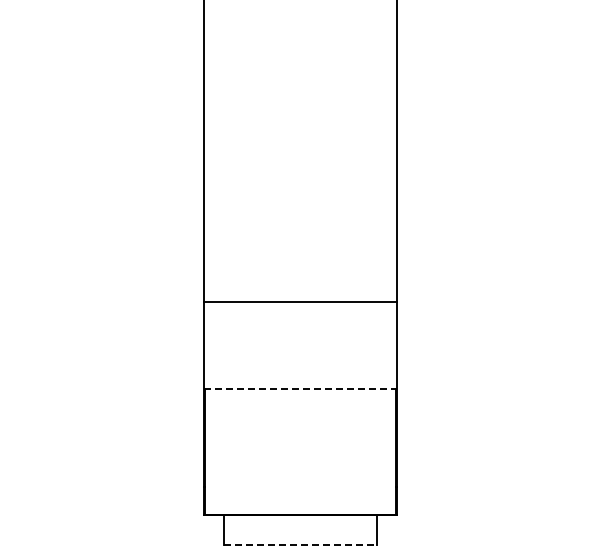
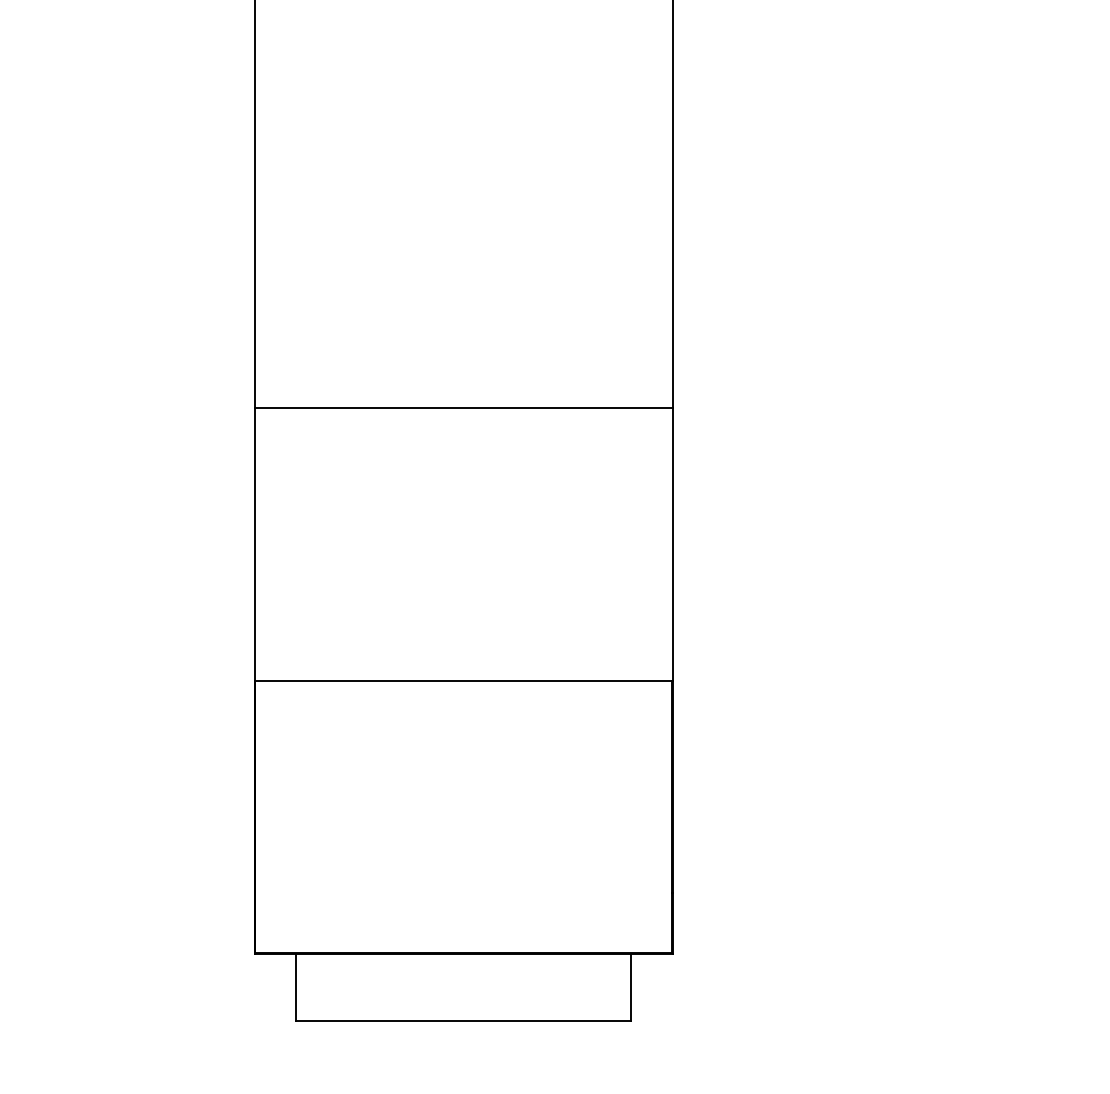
line: (300, 302) -> (463, 409), moved
line: (300, 389) -> (463, 681), dashed -> solid
line: (300, 545) -> (463, 1020), dashed -> solid

